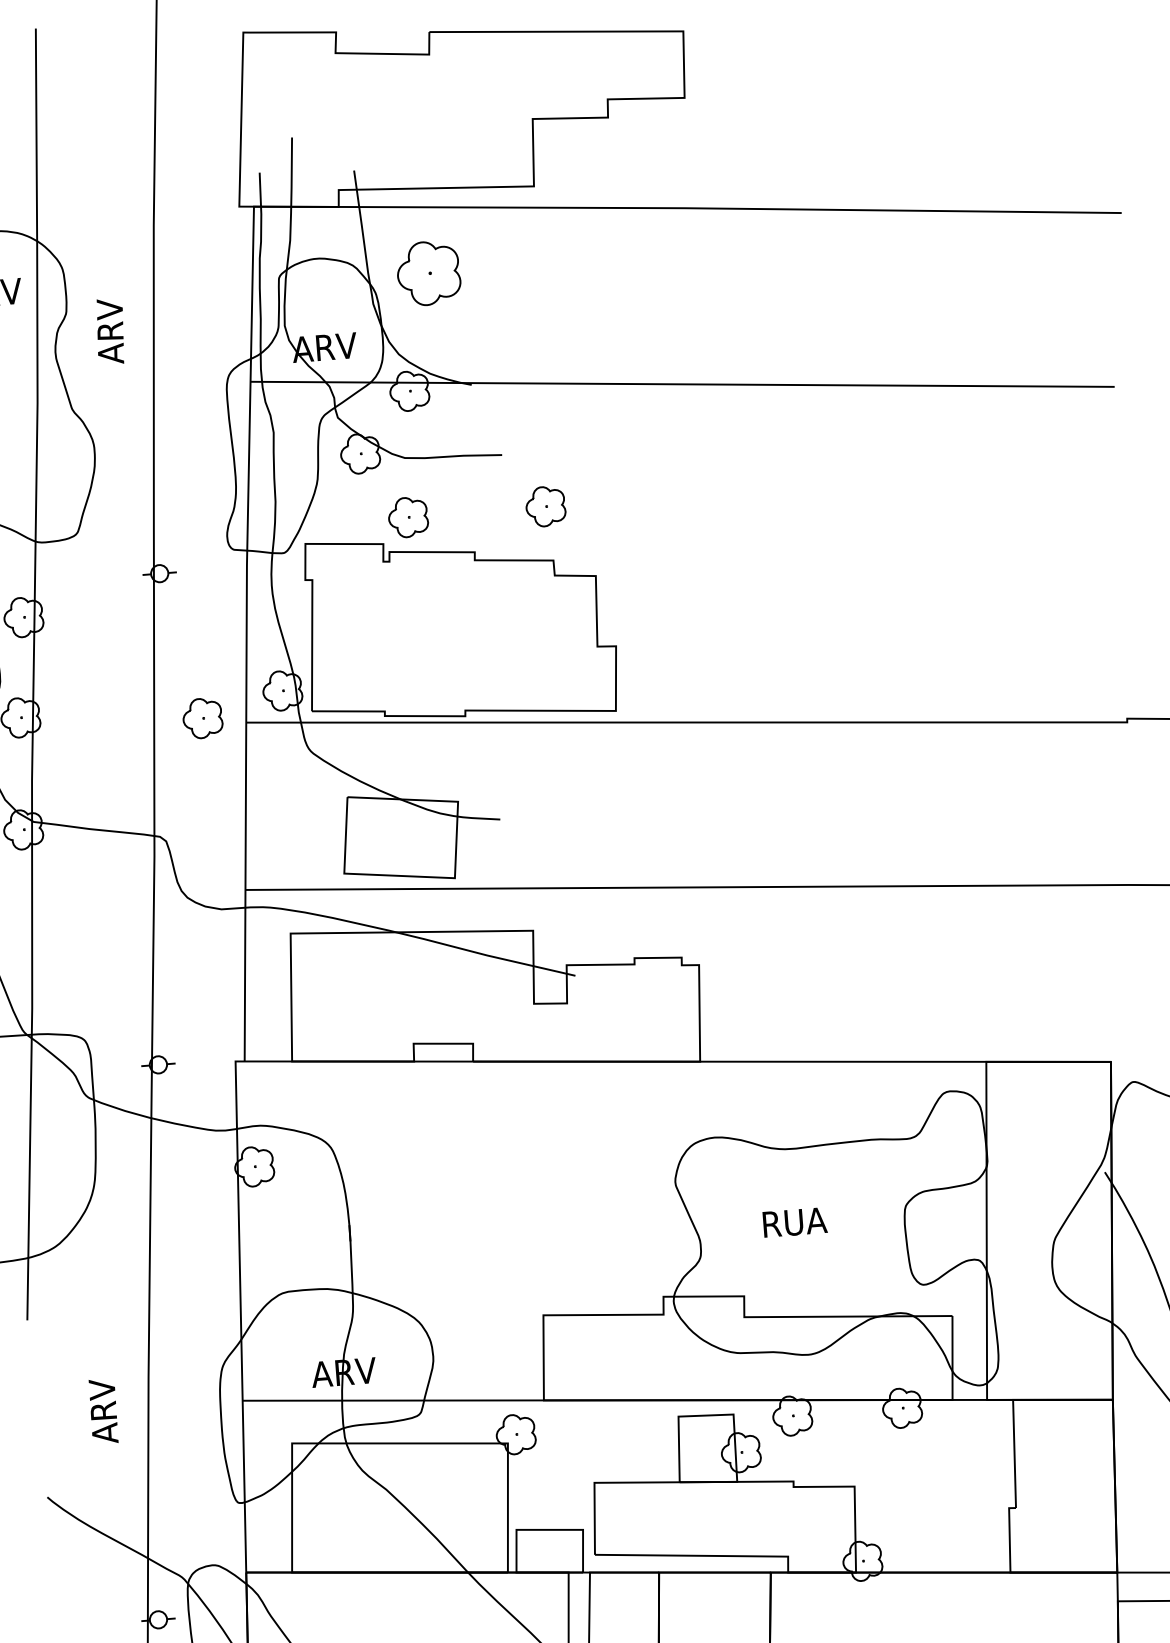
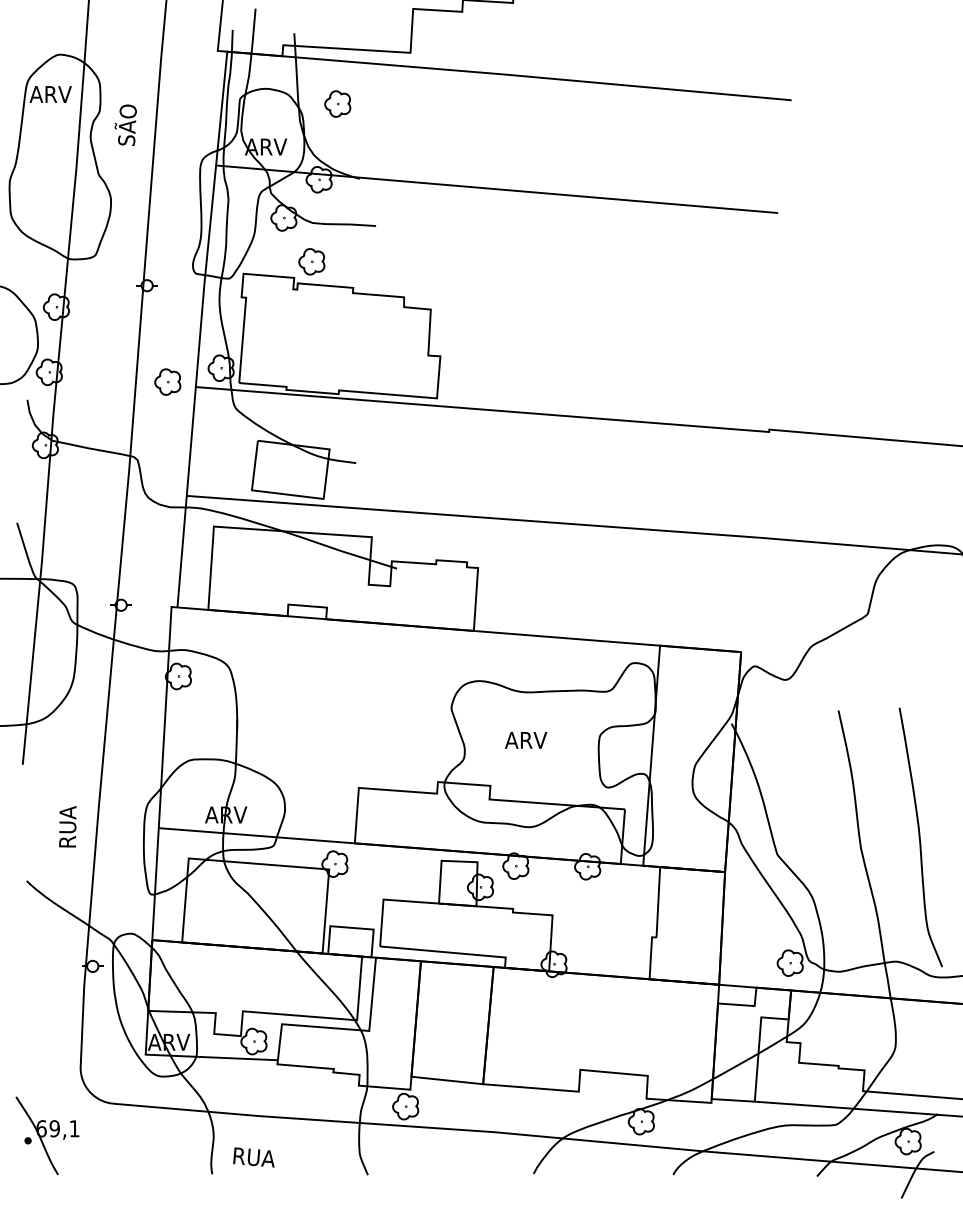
part: (428, 272) -> (337, 103), size x0.62
text: (107, 331) -> (125, 125), ARV -> SÃO
part: (545, 506) -> (401, 261), removed
text: (793, 1222) -> (526, 740), RUA -> ARV
text: (103, 1410) -> (67, 827), ARV -> RUA

